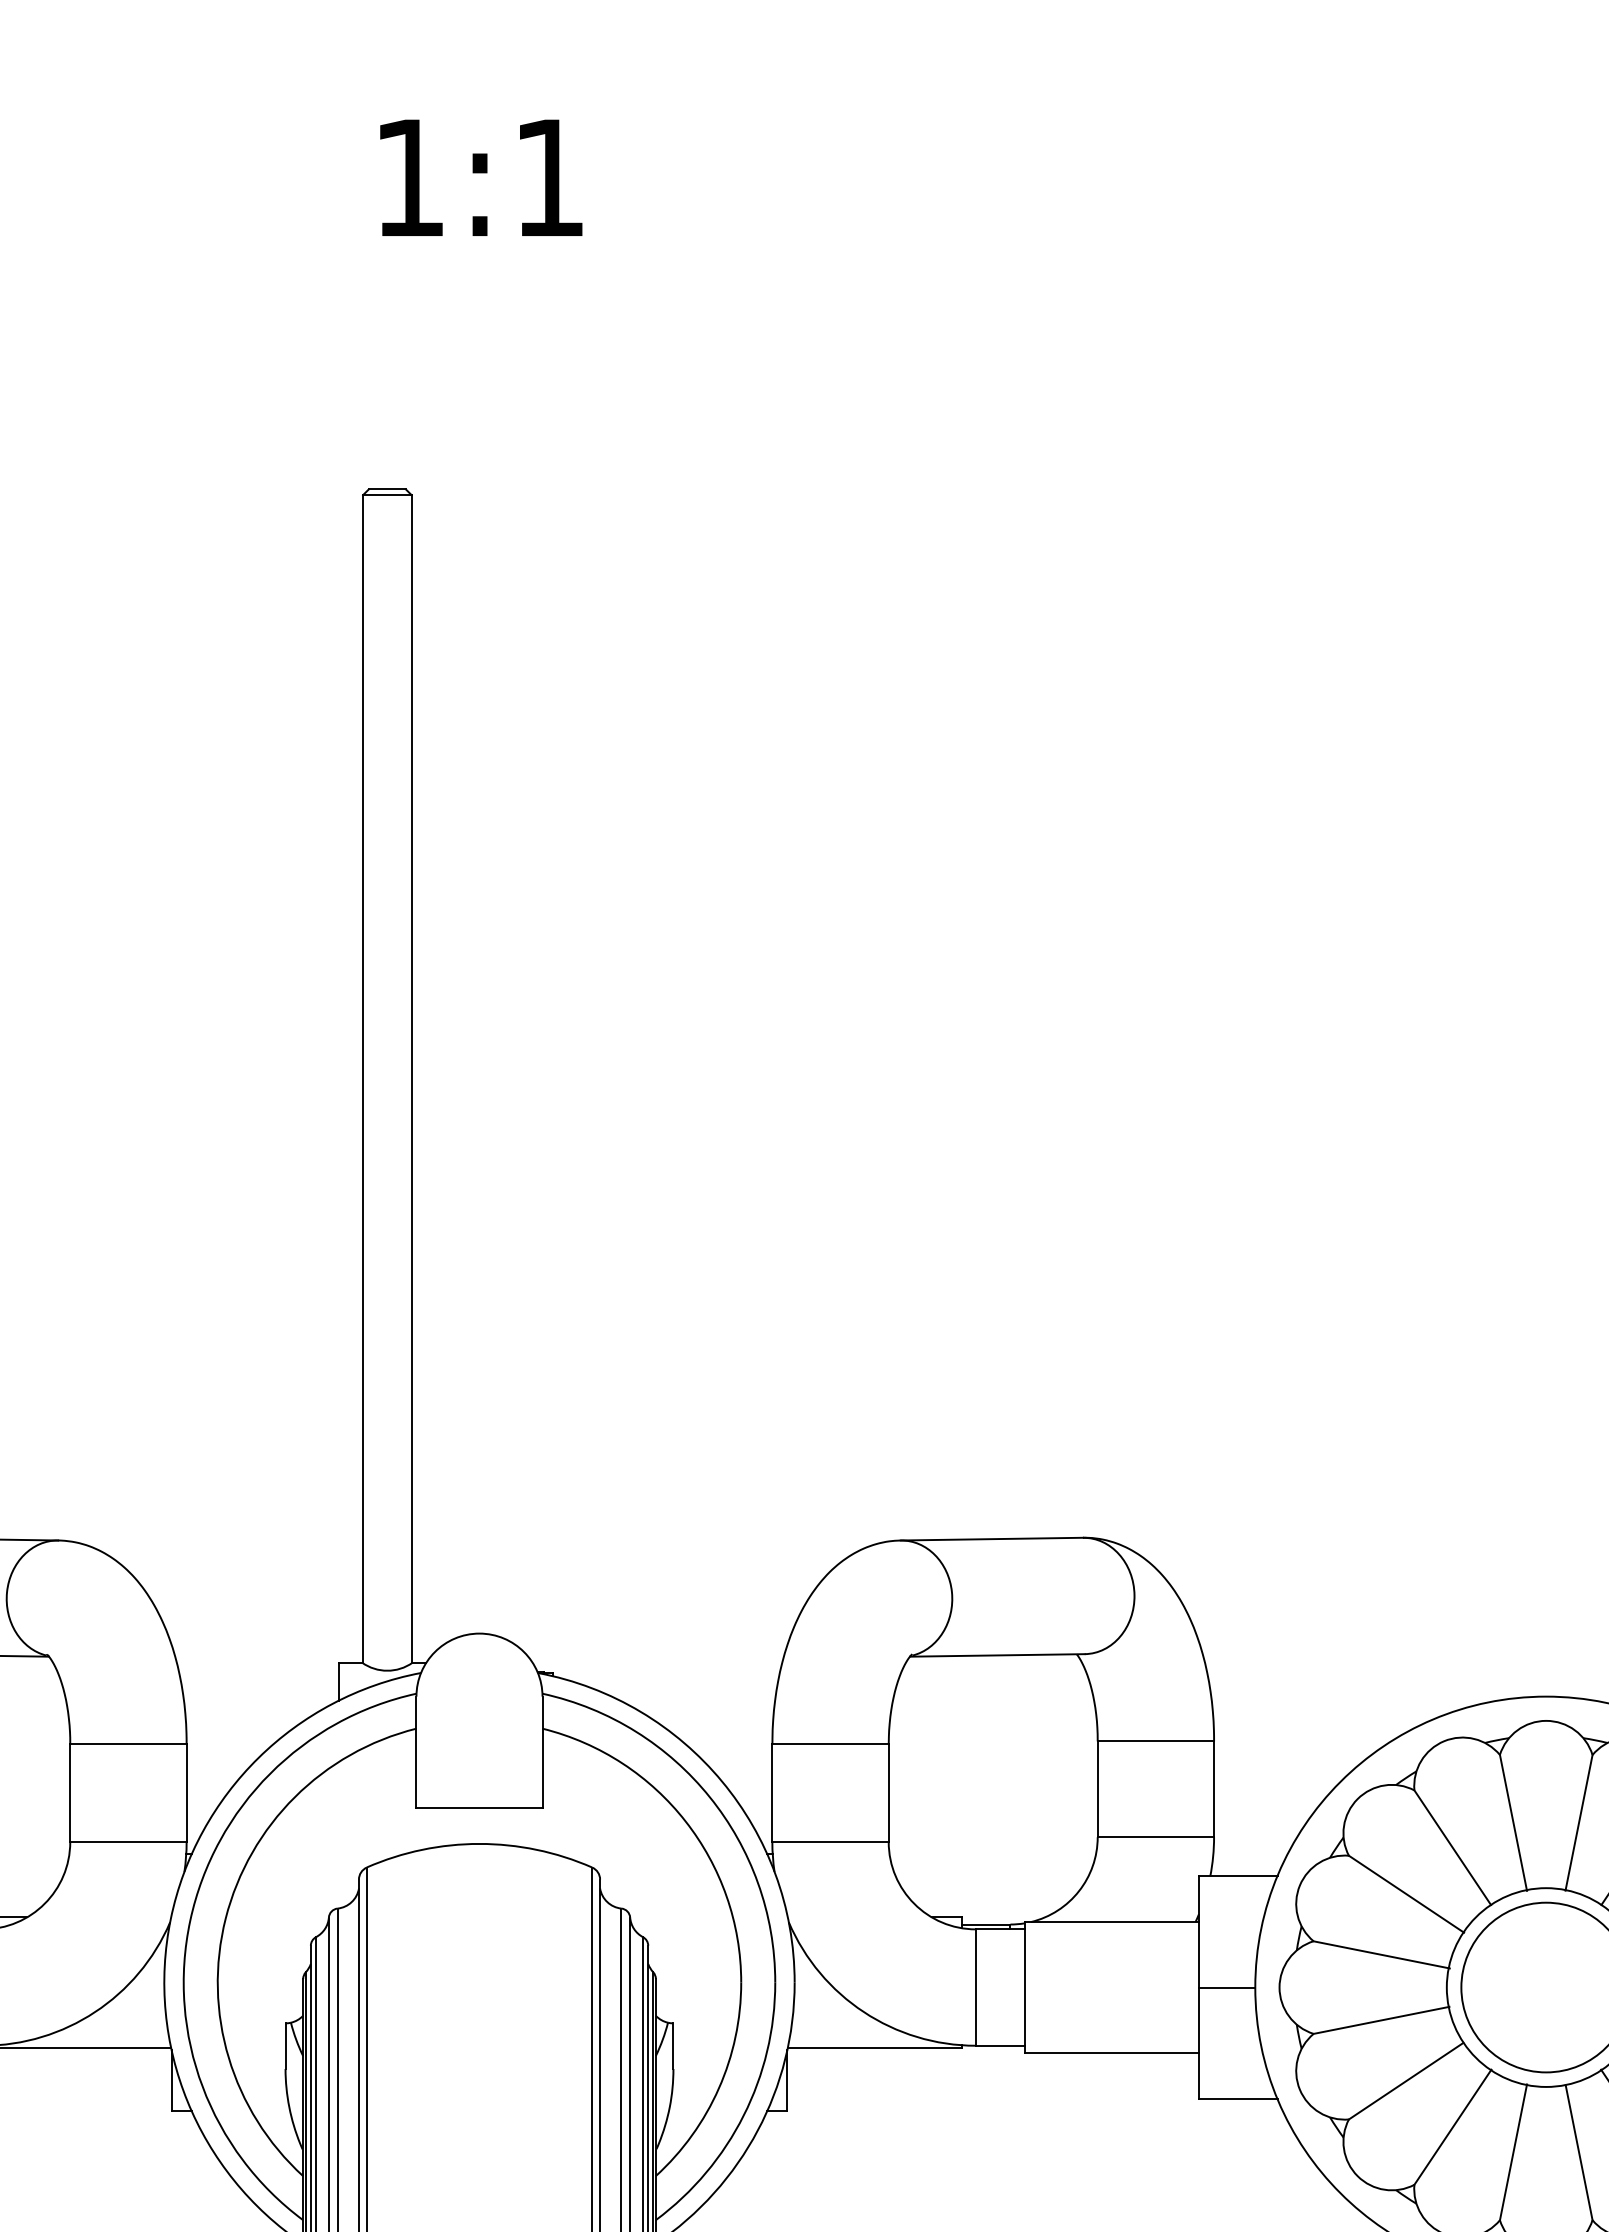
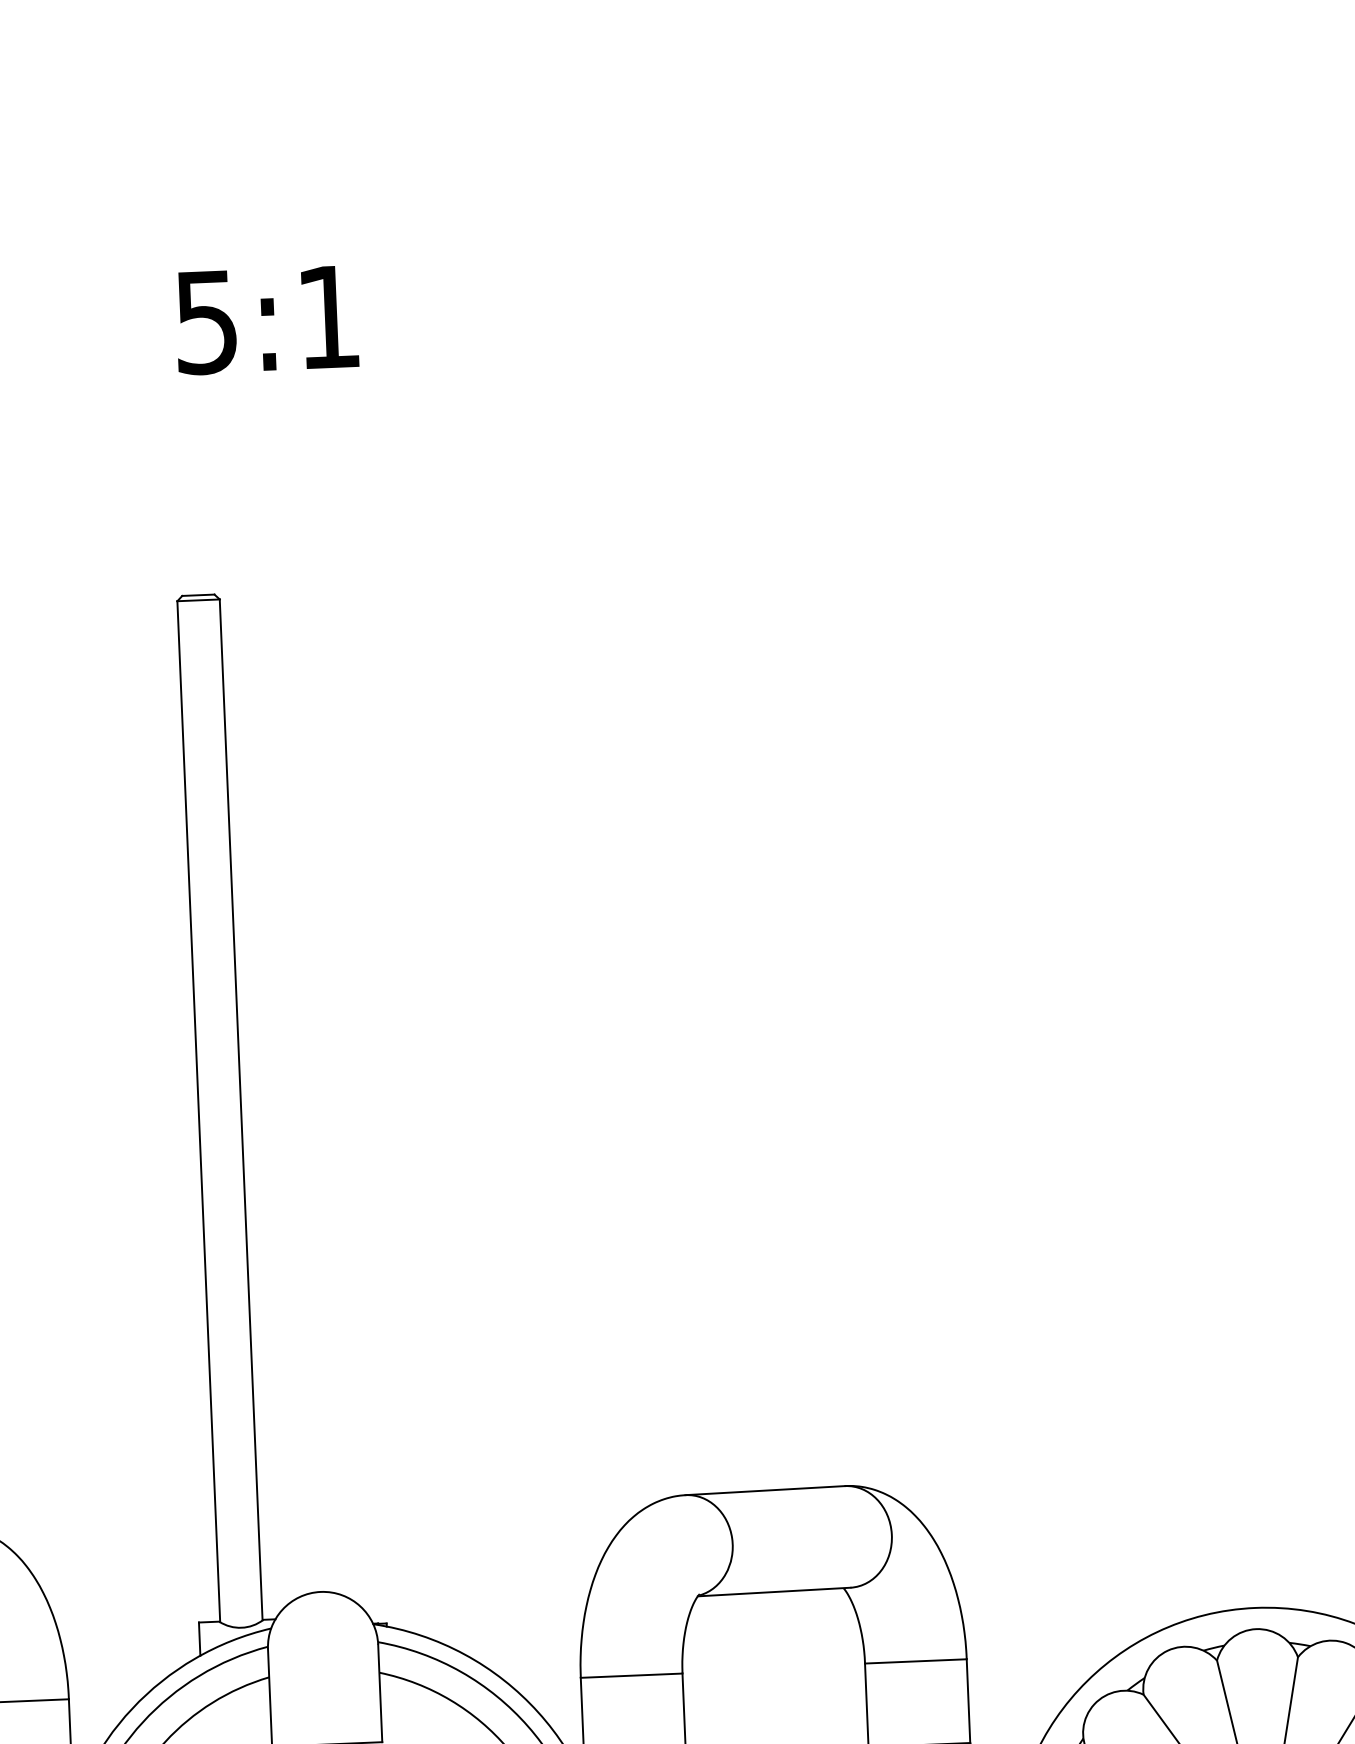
text: (409, 178) -> (206, 322), 1:1 -> 5:1

